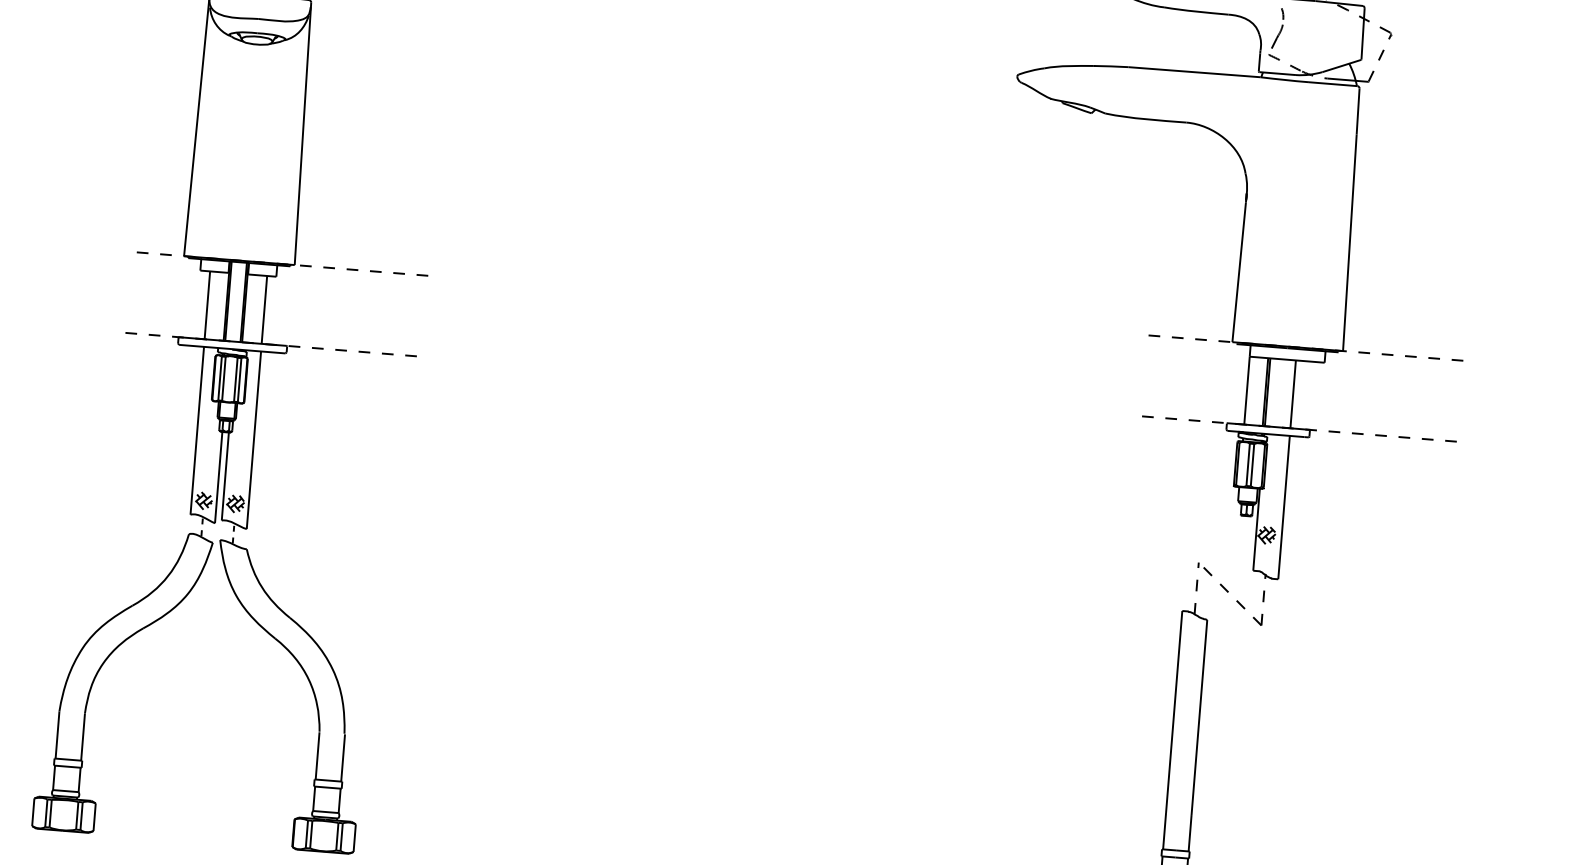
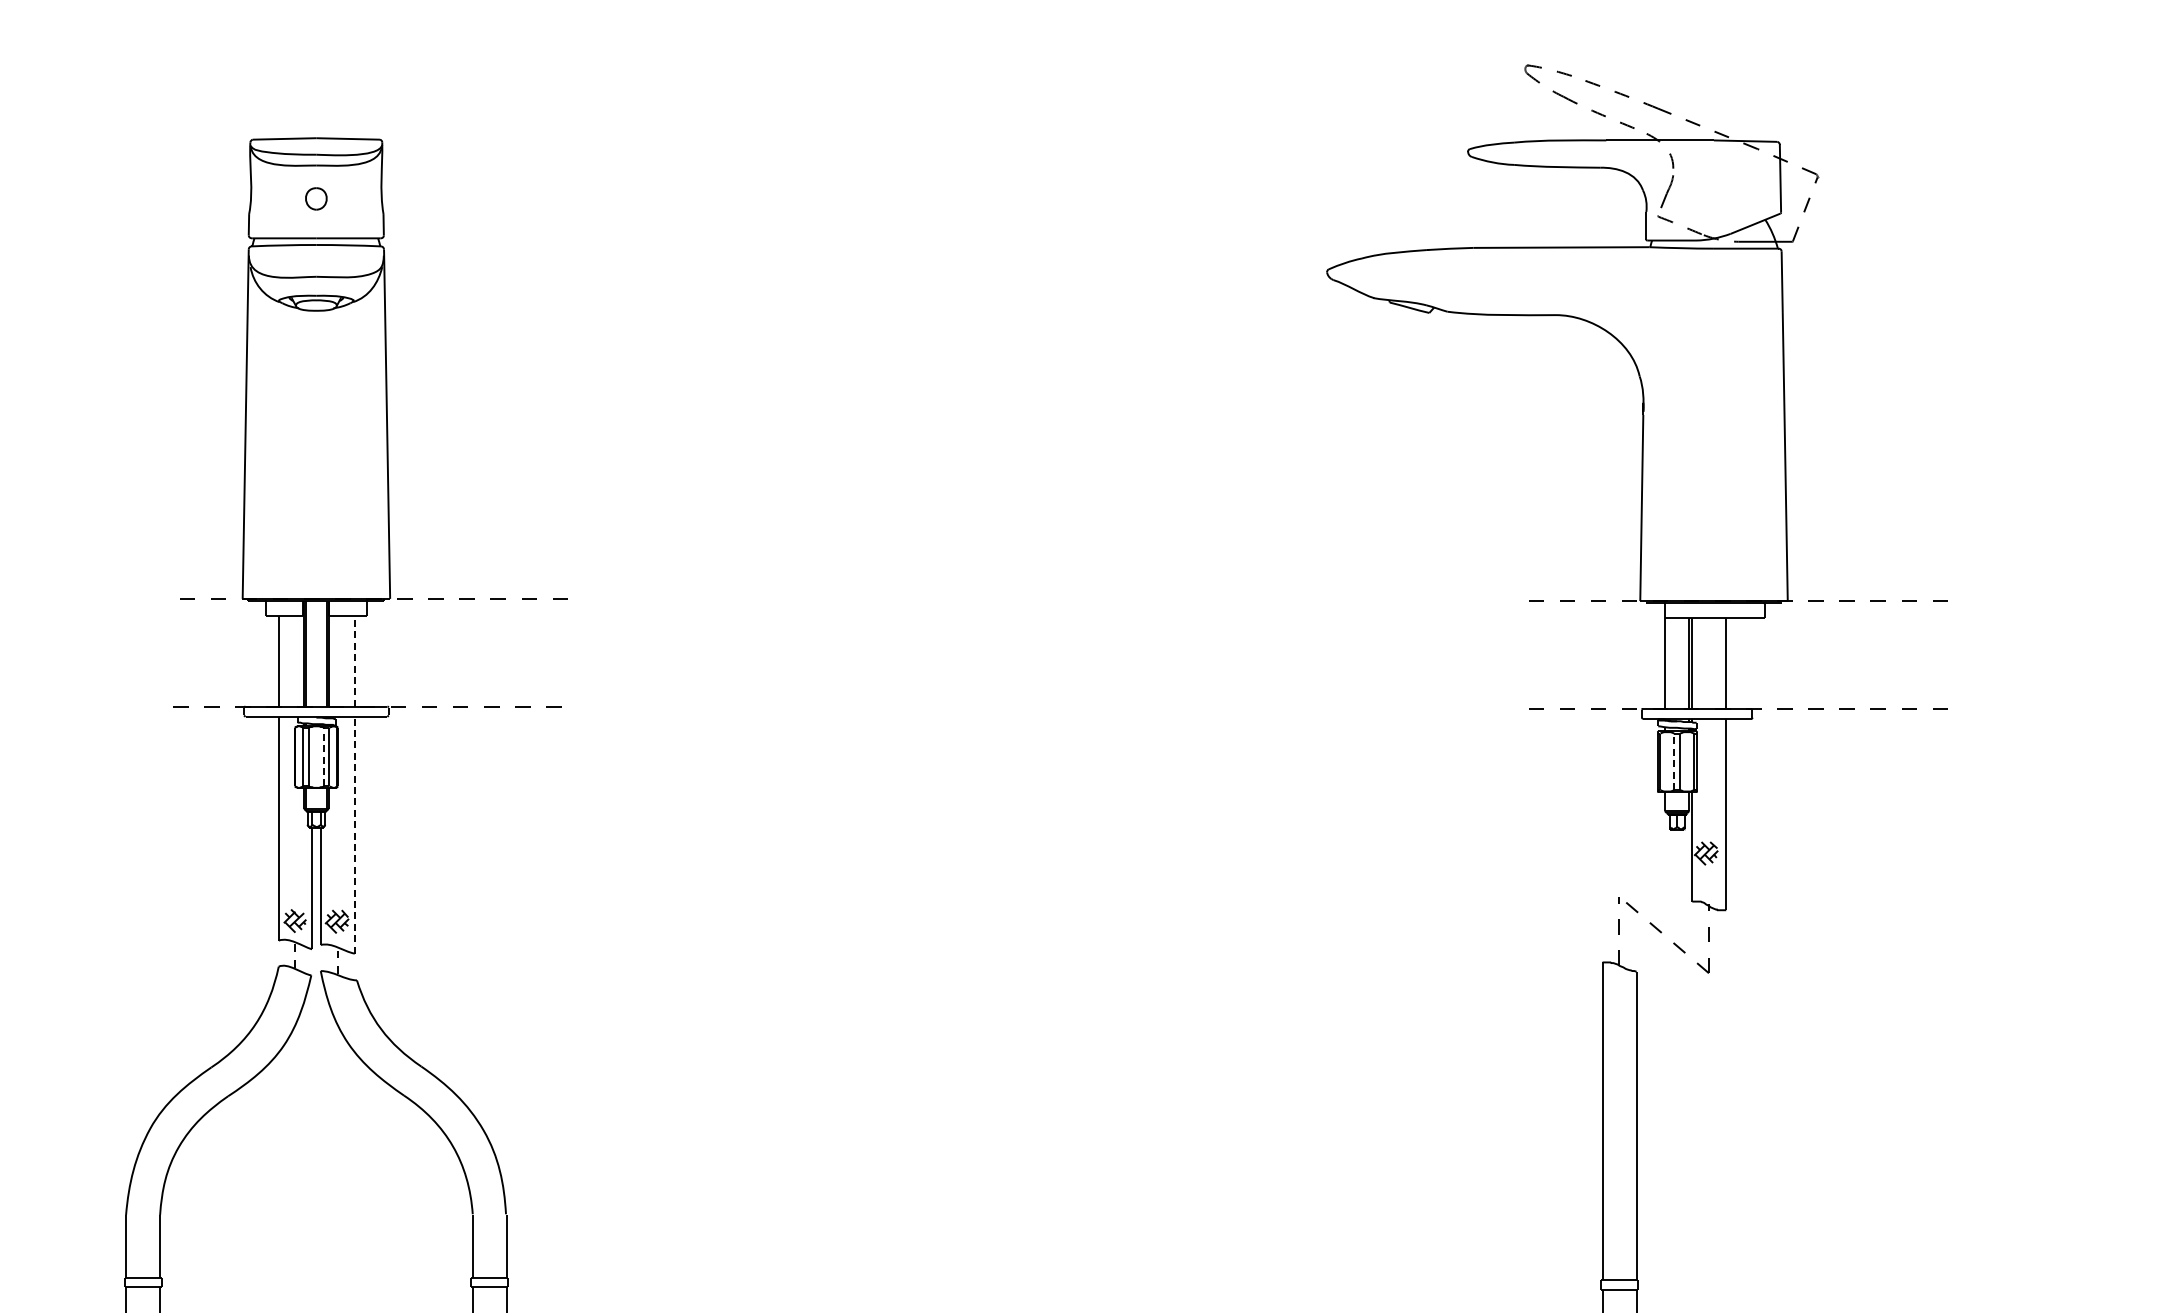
line: (264, 309) -> (354, 661), solid -> dashed
line: (235, 379) -> (324, 756), solid -> dashed
line: (253, 439) -> (354, 834), solid -> dashed
line: (1248, 464) -> (1674, 761), solid -> dashed

